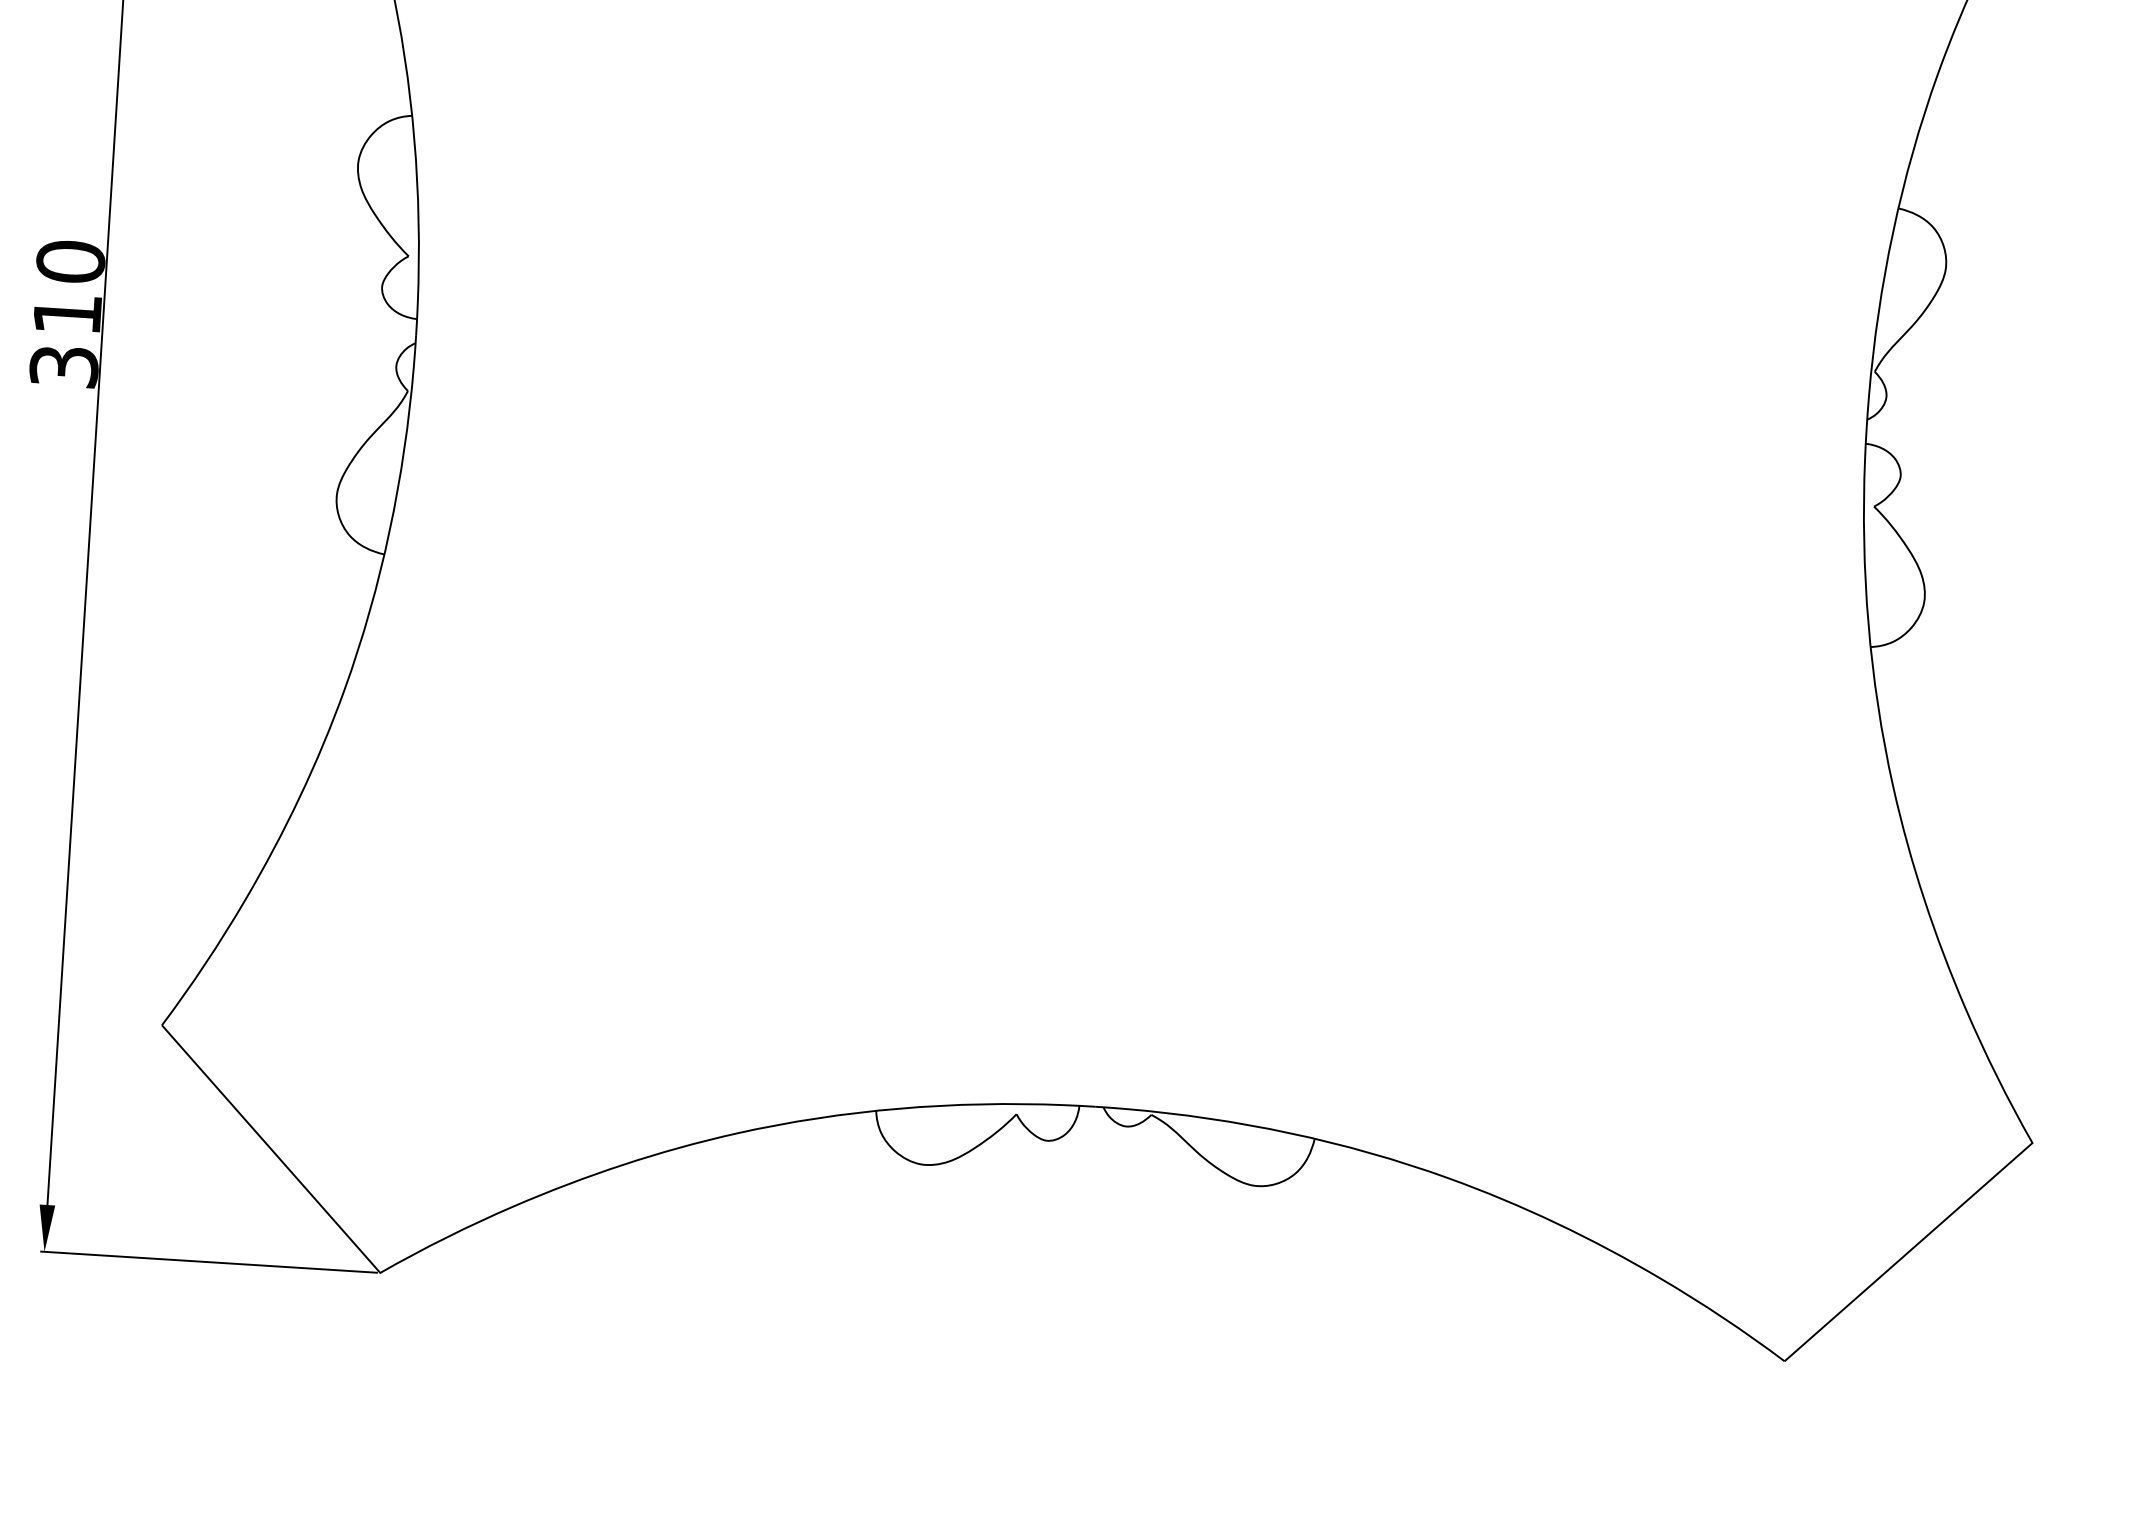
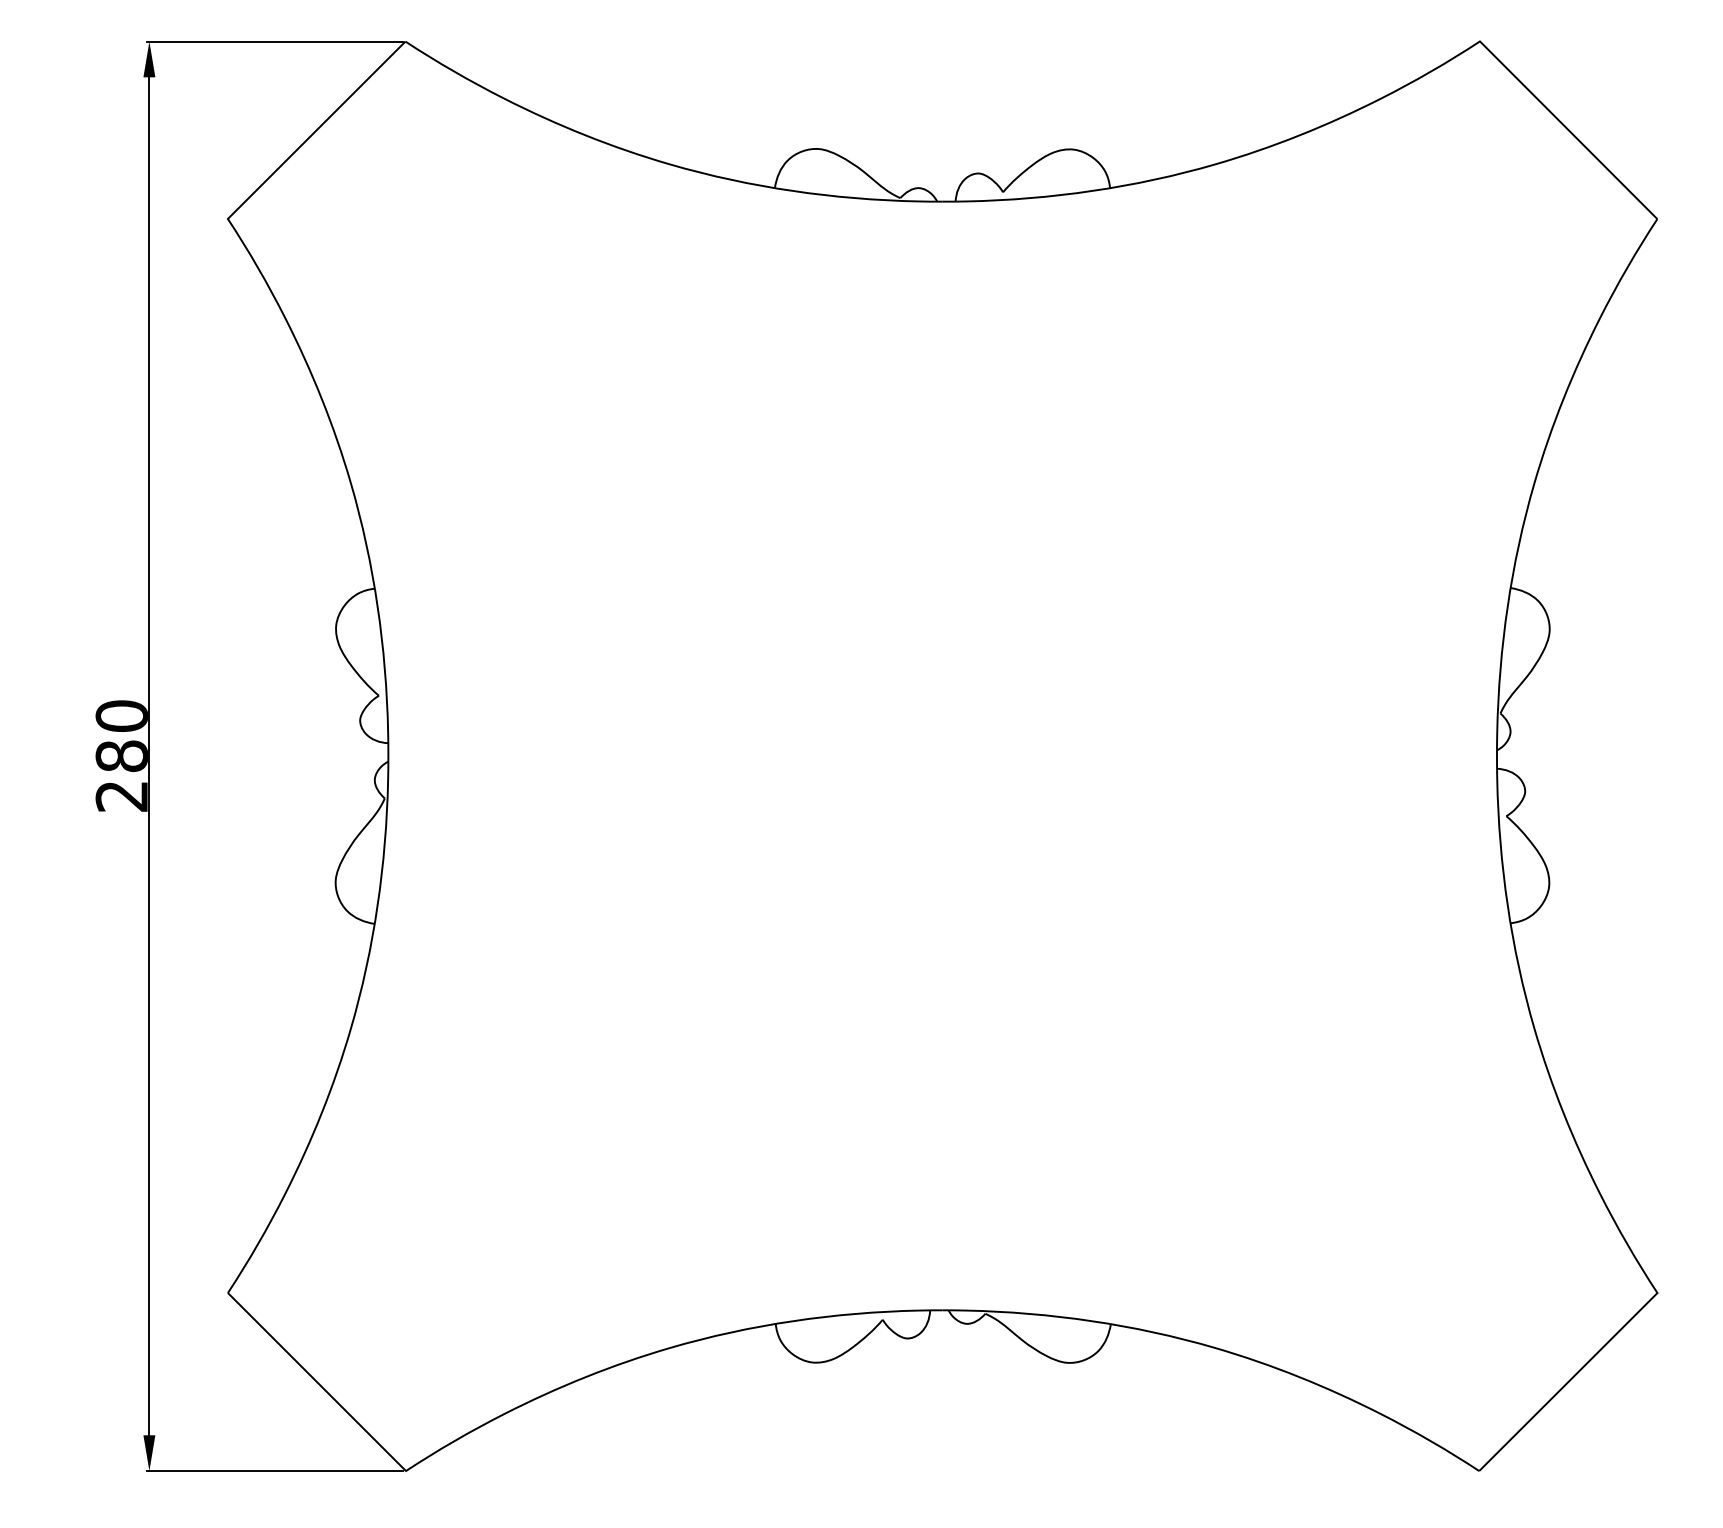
text: (65, 339) -> (121, 775), 310 -> 280

